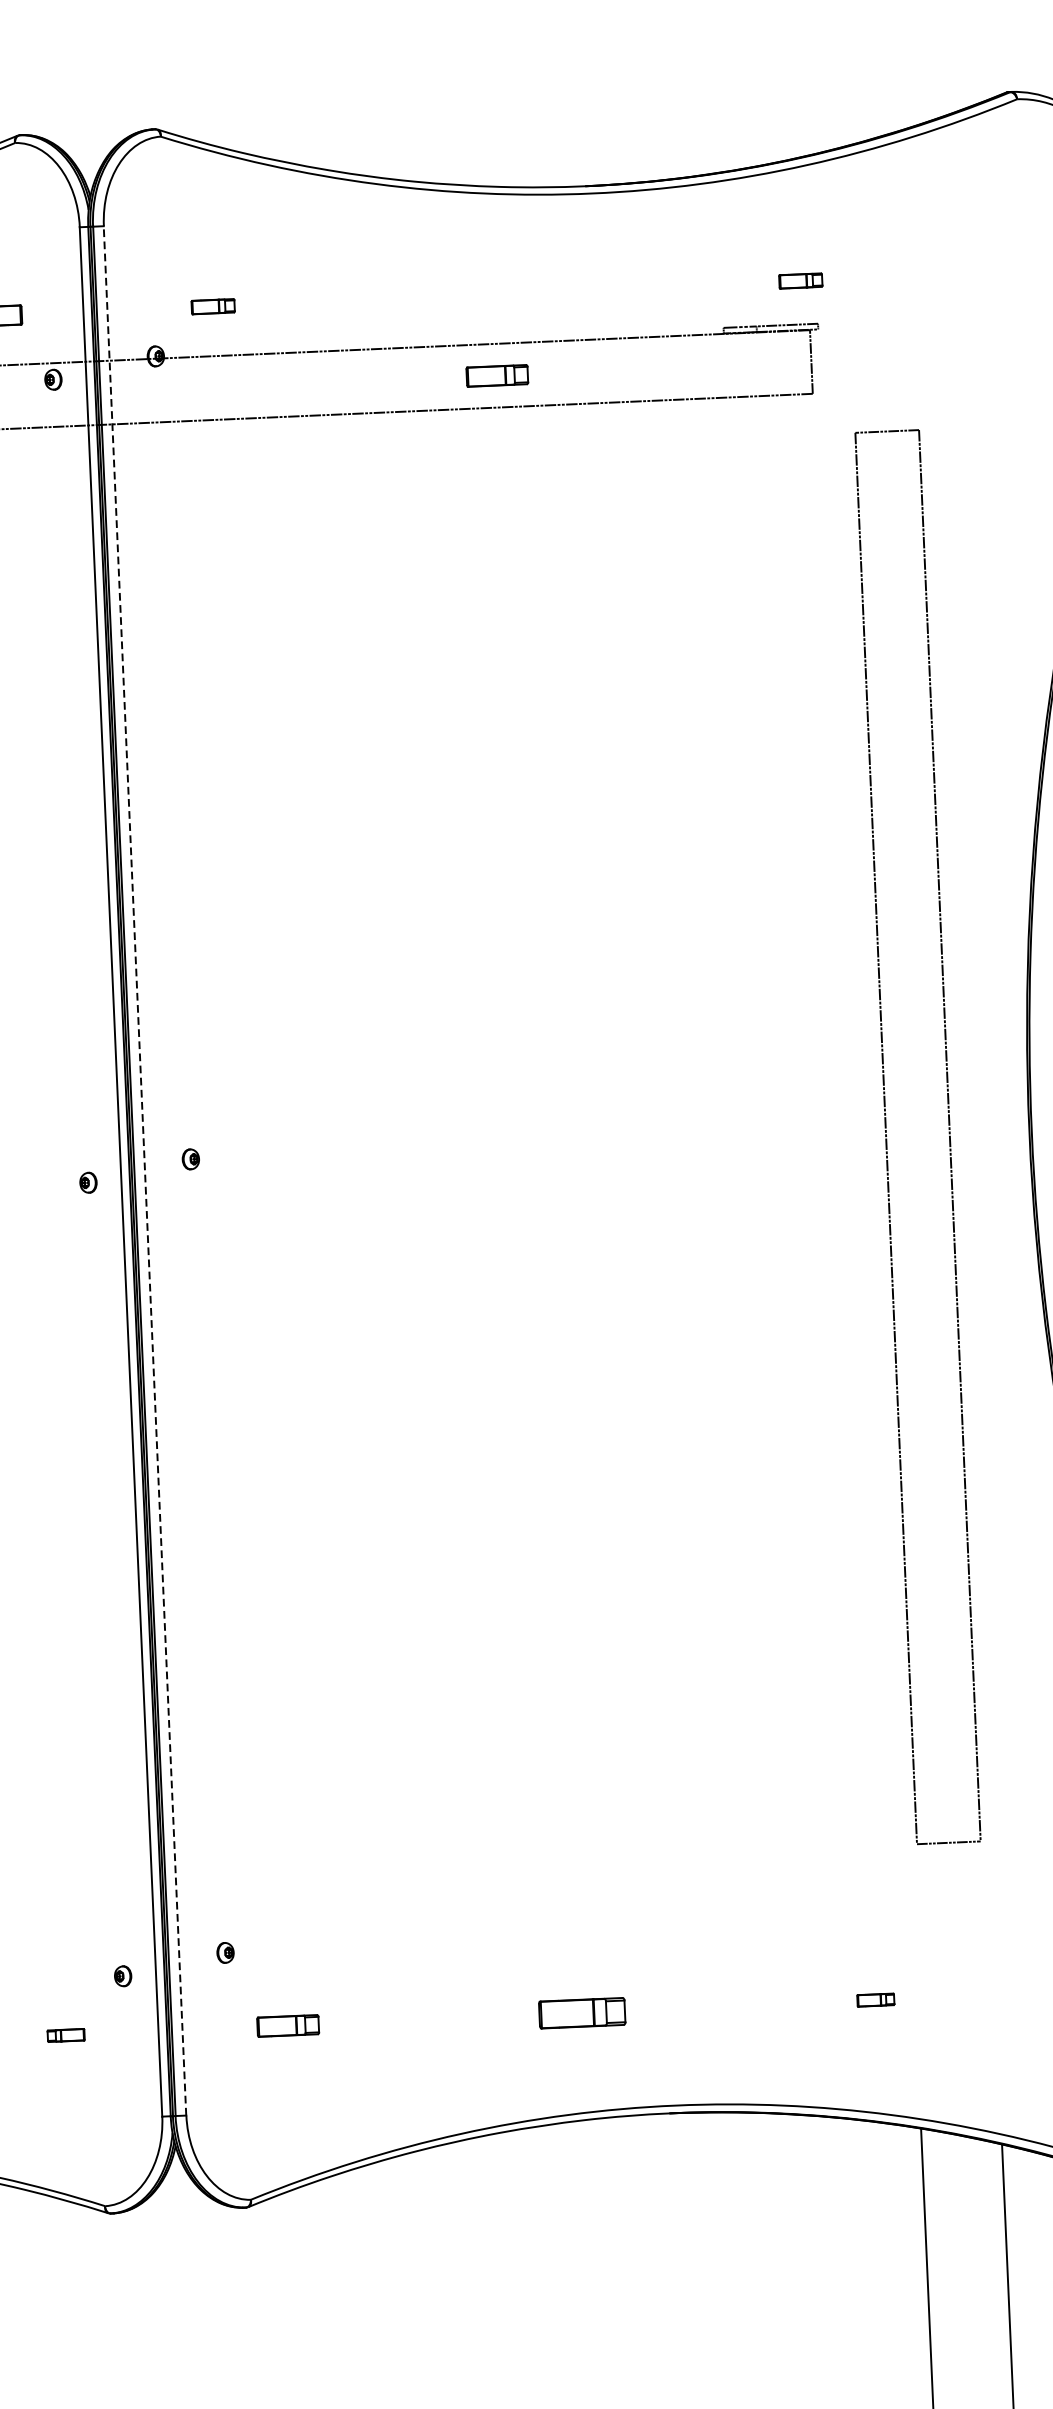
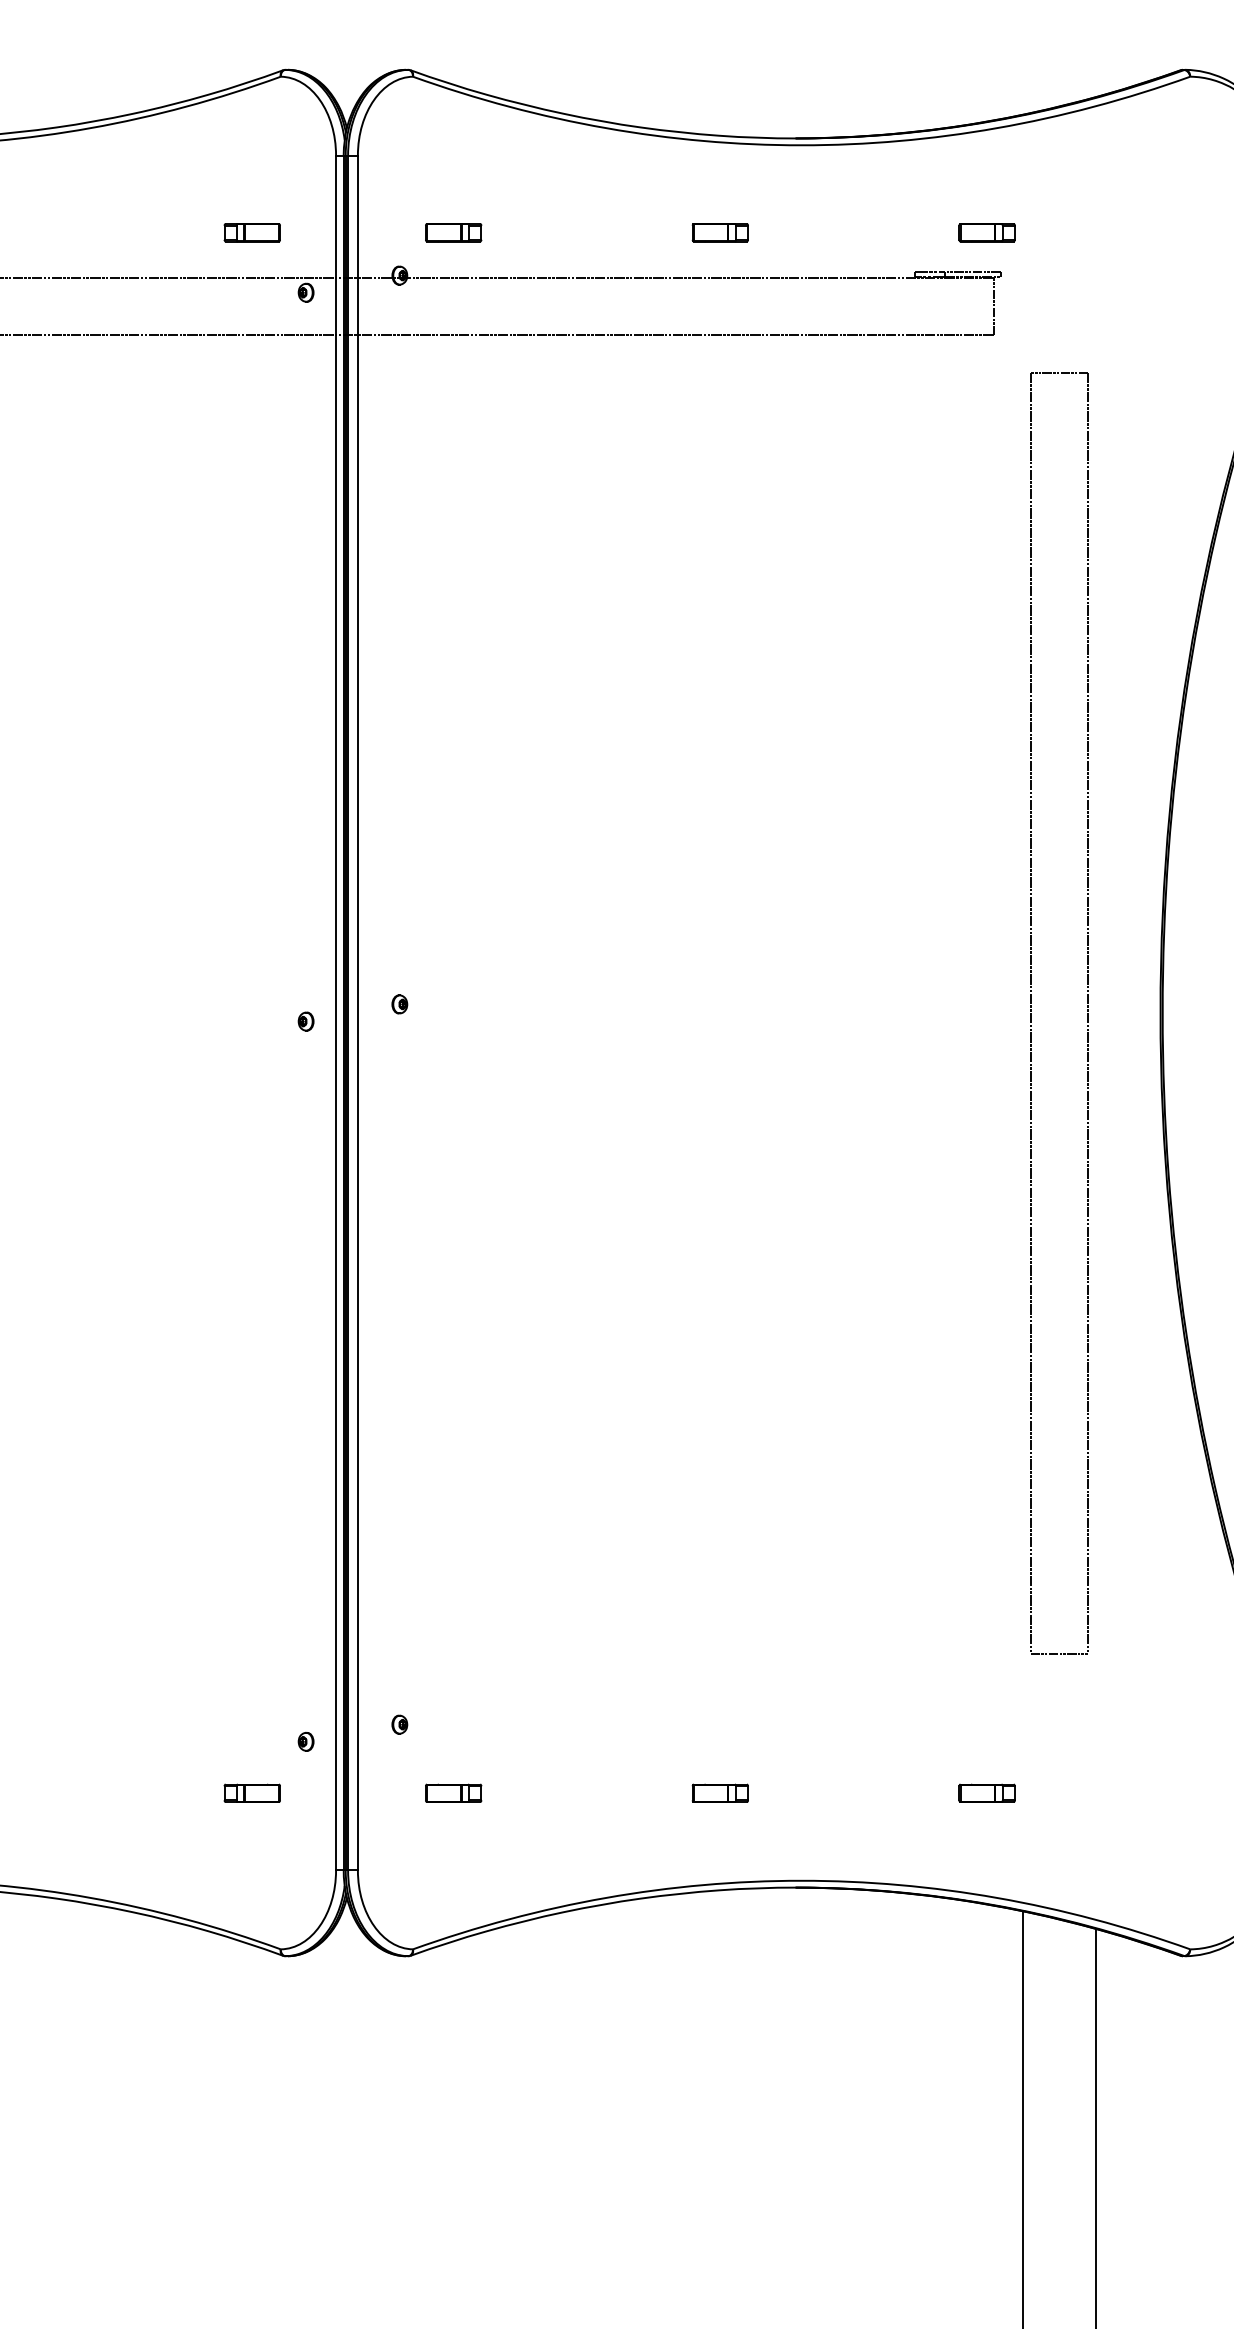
part: (800, 280) -> (986, 232), size x1.43
part: (212, 306) -> (453, 232), size x1.43
part: (496, 375) -> (719, 232), moved
line: (144, 1170) -> (357, 1012), dashed -> solid
part: (875, 1999) -> (986, 1792), size x1.67
part: (581, 2012) -> (719, 1792), size x0.71
part: (65, 2034) -> (251, 1792), size x1.67

